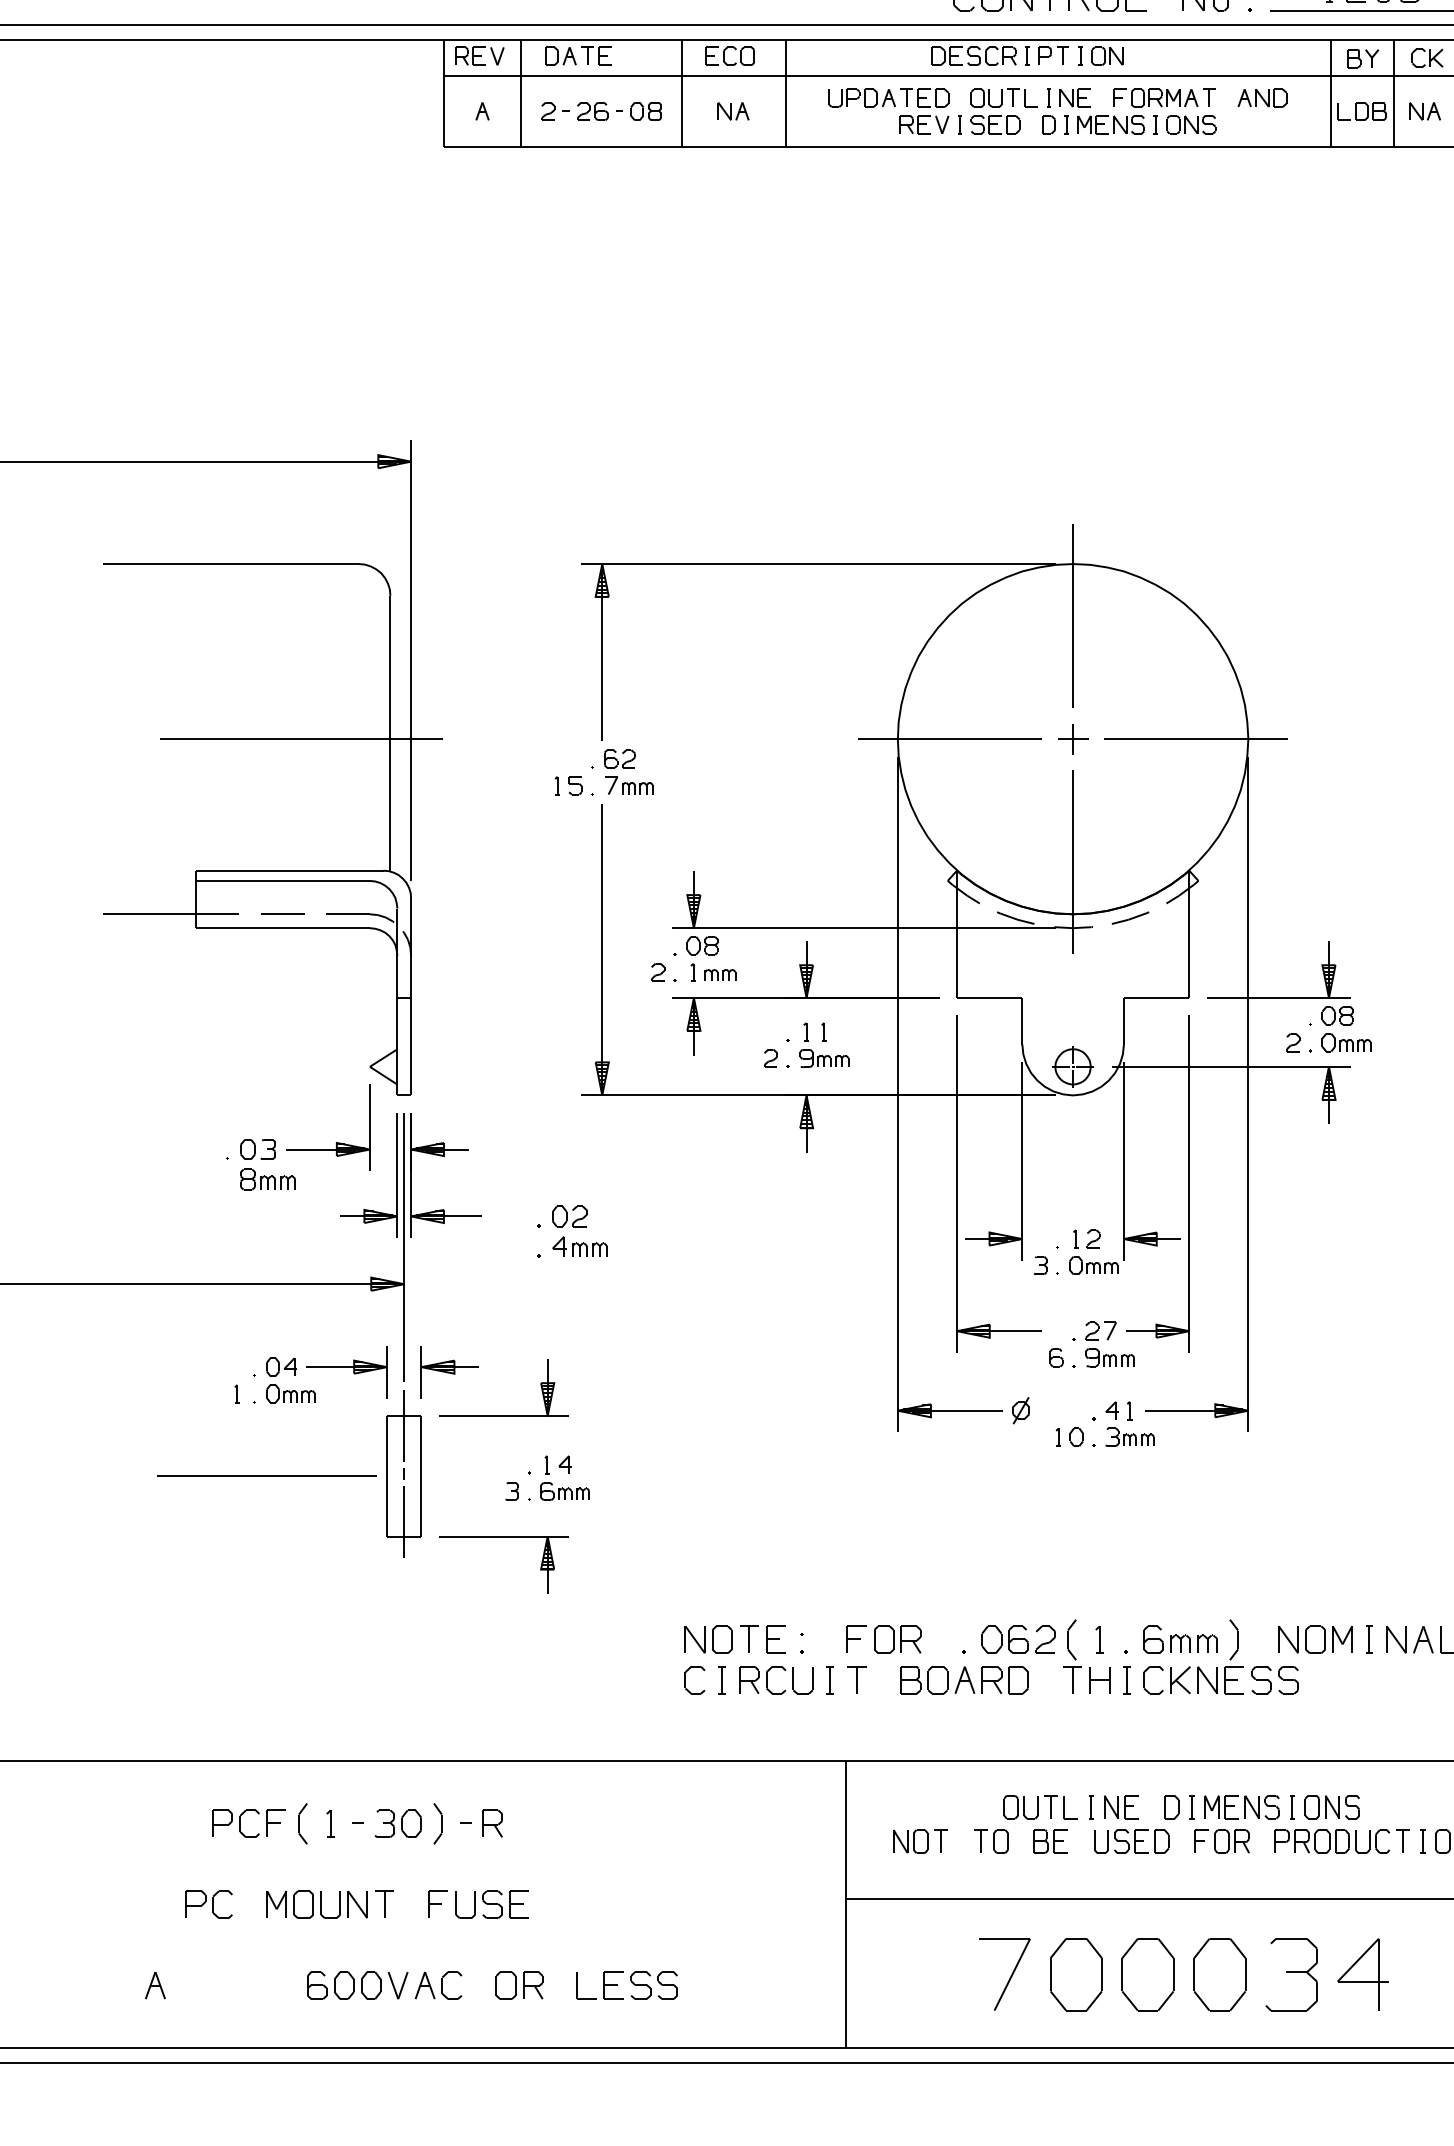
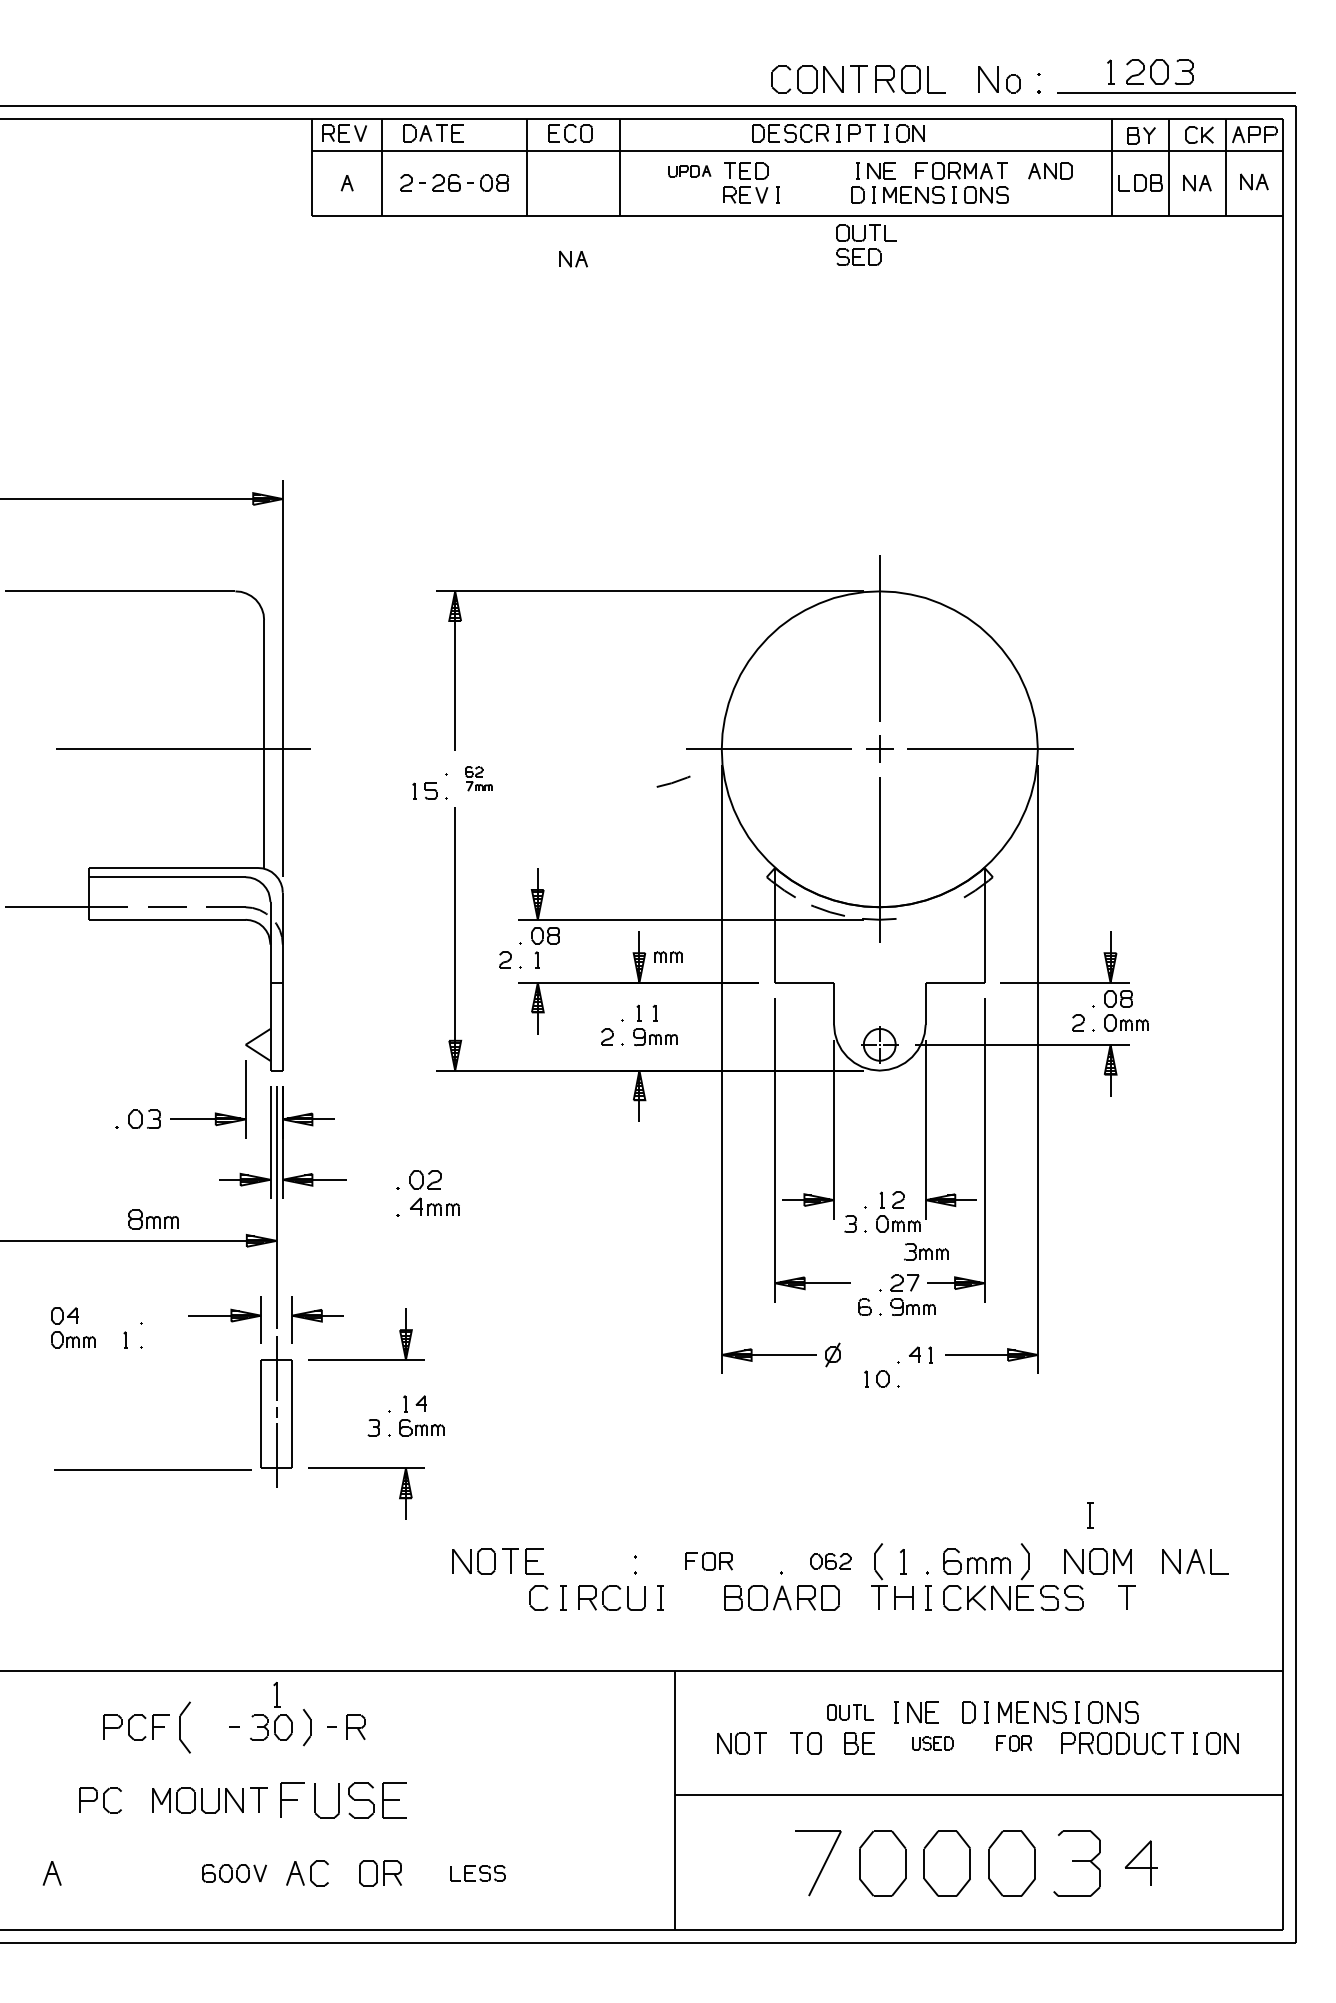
part: (862, 97) -> (689, 170), size x0.7
part: (733, 110) -> (573, 258), moved
part: (1004, 110) -> (866, 244), moved
part: (628, 771) -> (478, 778), size x0.6
line: (1130, 917) -> (673, 781), moved
part: (720, 974) -> (668, 956), moved
part: (267, 1179) -> (153, 1219), moved
part: (291, 1380) -> (73, 1327), moved
part: (1130, 1436) -> (926, 1251), moved
line: (266, 1475) -> (152, 1469), moved
part: (734, 1639) -> (497, 1561), moved
part: (883, 1639) -> (708, 1561), size x0.7
part: (1018, 1639) -> (830, 1561), size x0.6
part: (1369, 1639) -> (1090, 1515), moved
part: (856, 1679) -> (1126, 1597), moved
part: (1040, 1807) -> (850, 1712), size x0.7
part: (303, 1823) -> (185, 1727), size x1.4
part: (329, 1823) -> (276, 1694), moved
part: (1131, 1841) -> (932, 1743), size x0.6
part: (1222, 1841) -> (1014, 1743), size x0.7
part: (478, 1904) -> (343, 1800), size x1.4
part: (1363, 1973) -> (1141, 1862), size x0.7
part: (357, 1985) -> (234, 1873), size x0.7
part: (627, 1985) -> (477, 1873), size x0.6

